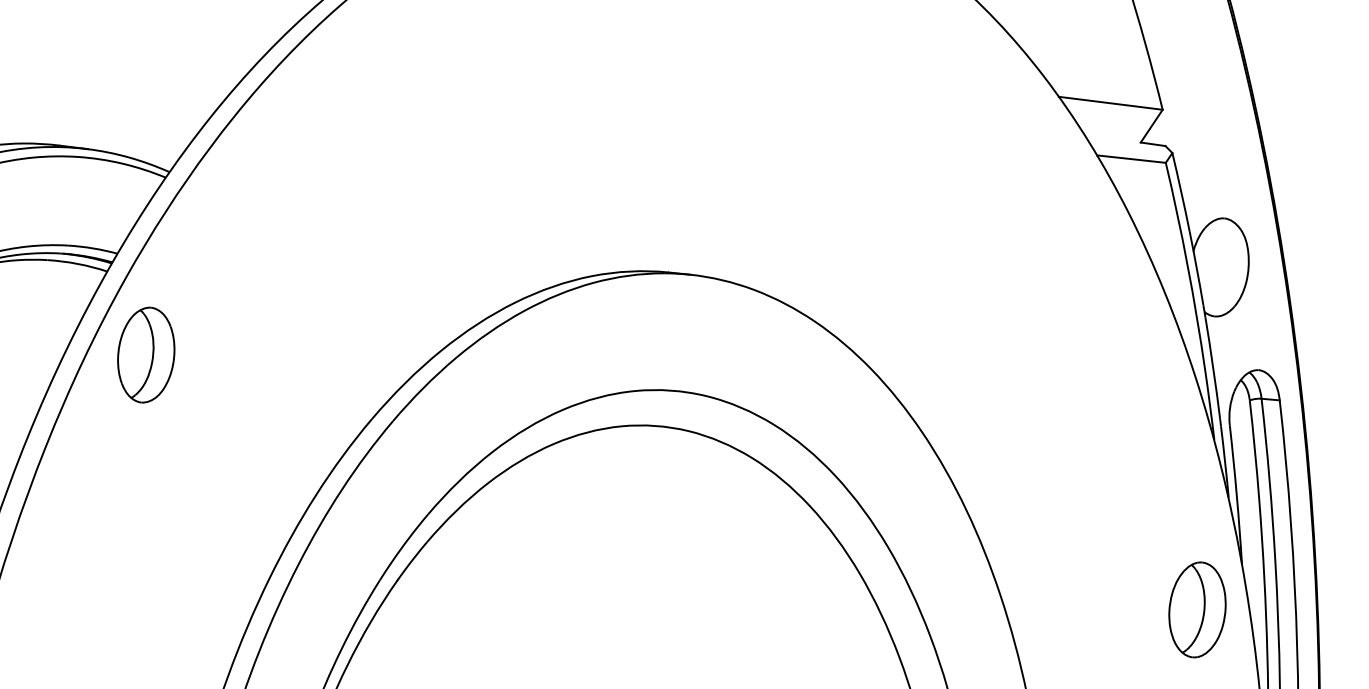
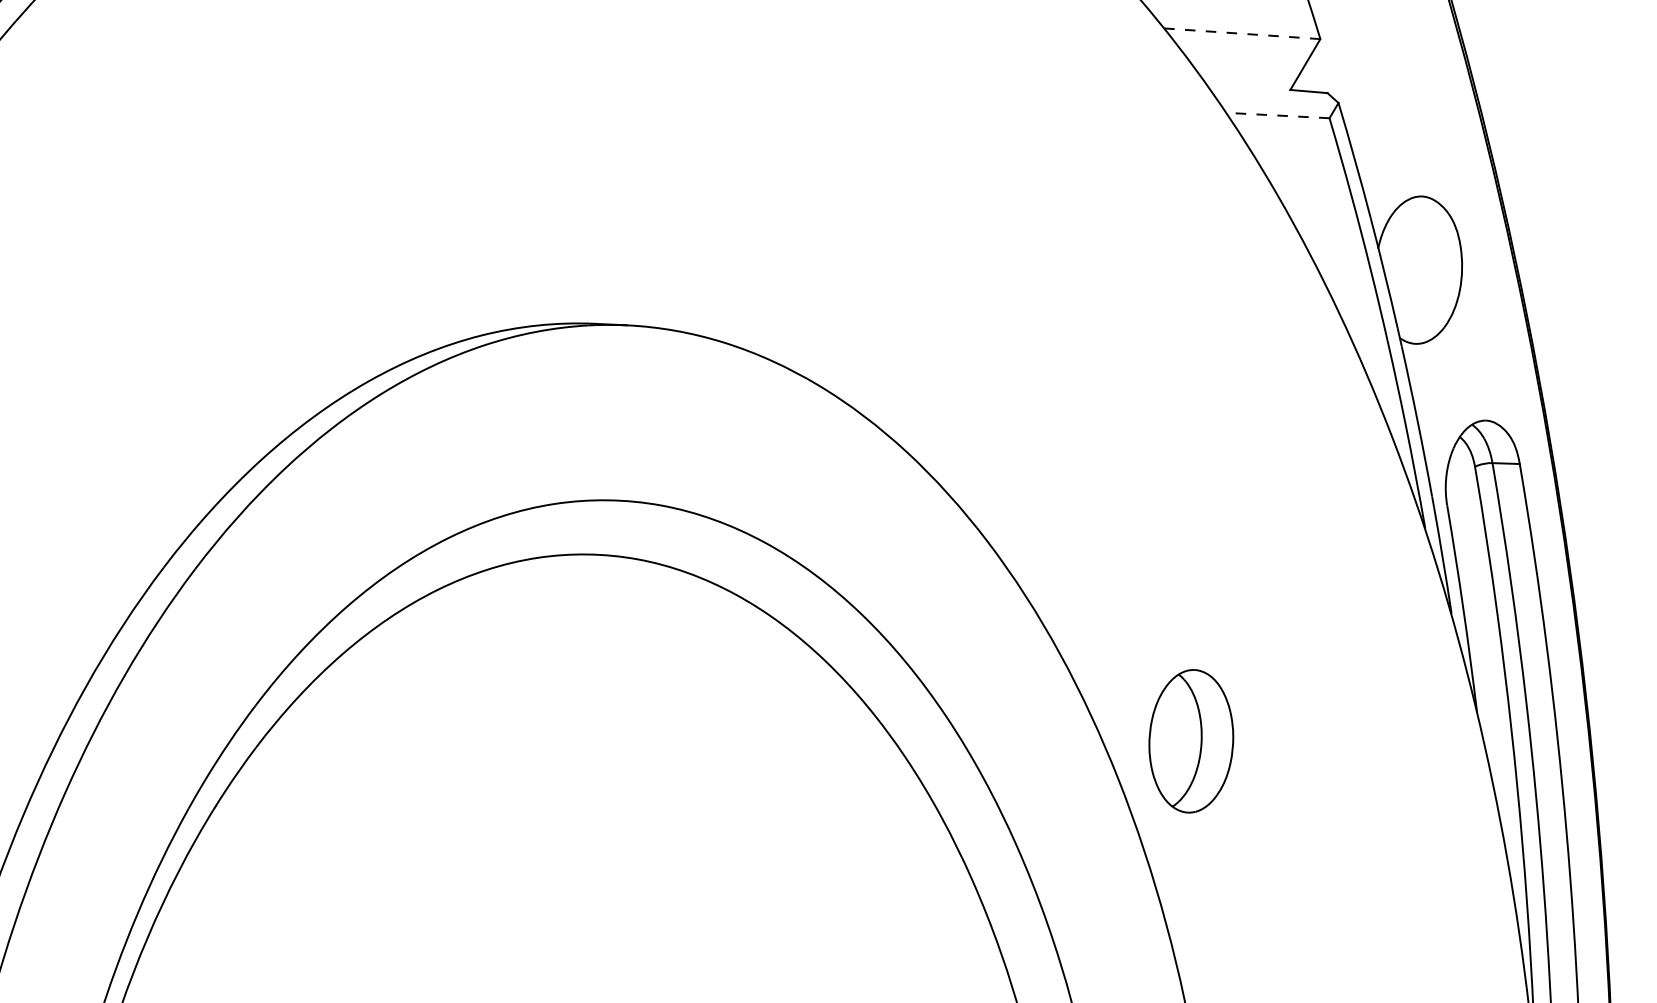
line: (1110, 103) -> (1241, 34), solid -> dashed
line: (1131, 159) -> (1277, 116), solid -> dashed
part: (1197, 609) -> (1191, 740), moved

